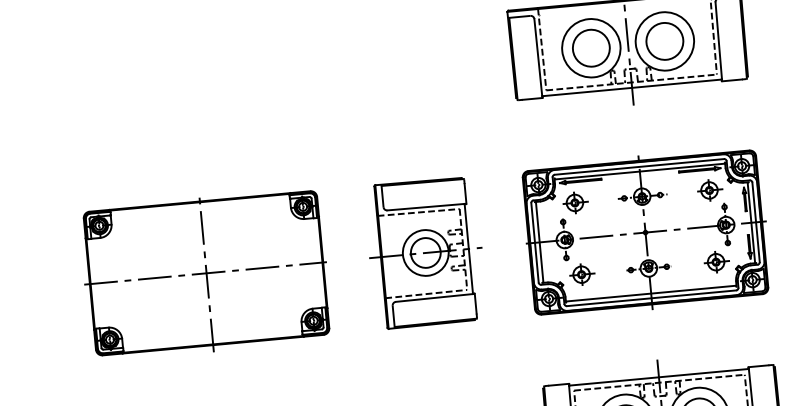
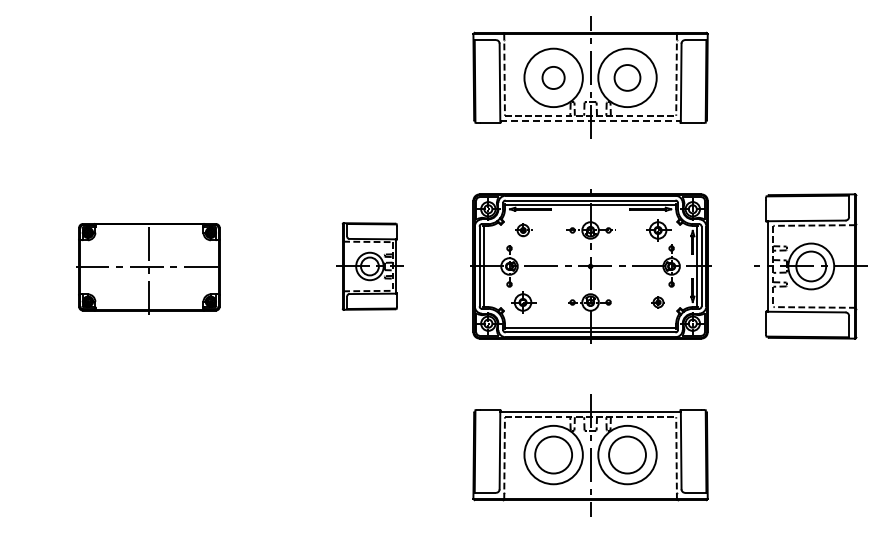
part: (664, 41) -> (627, 77), size x0.7
part: (591, 47) -> (553, 77), size x0.6
line: (633, 88) -> (591, 121), solid -> dashed
part: (575, 202) -> (523, 230), size x0.7
part: (425, 253) -> (369, 266), size x0.6
part: (716, 262) -> (658, 302), size x0.6
part: (205, 275) -> (148, 268), size x0.6

